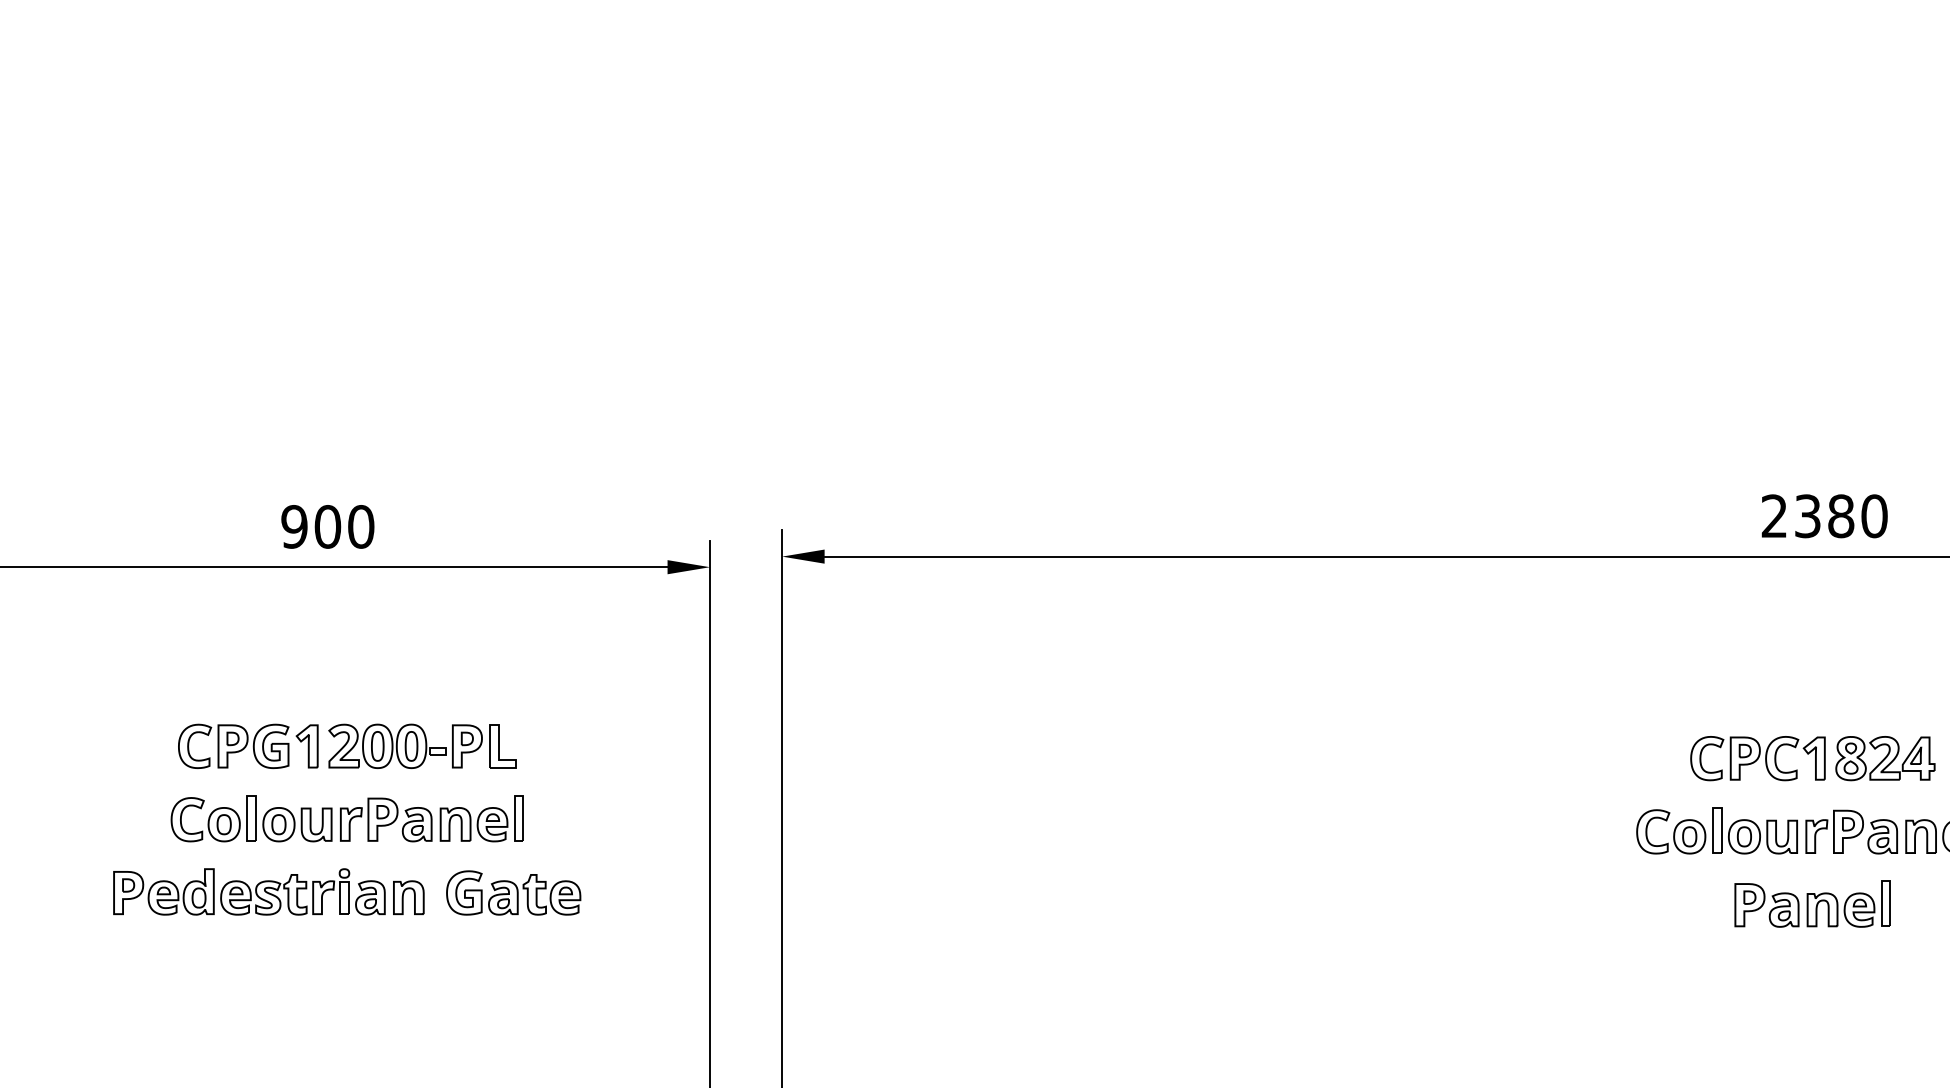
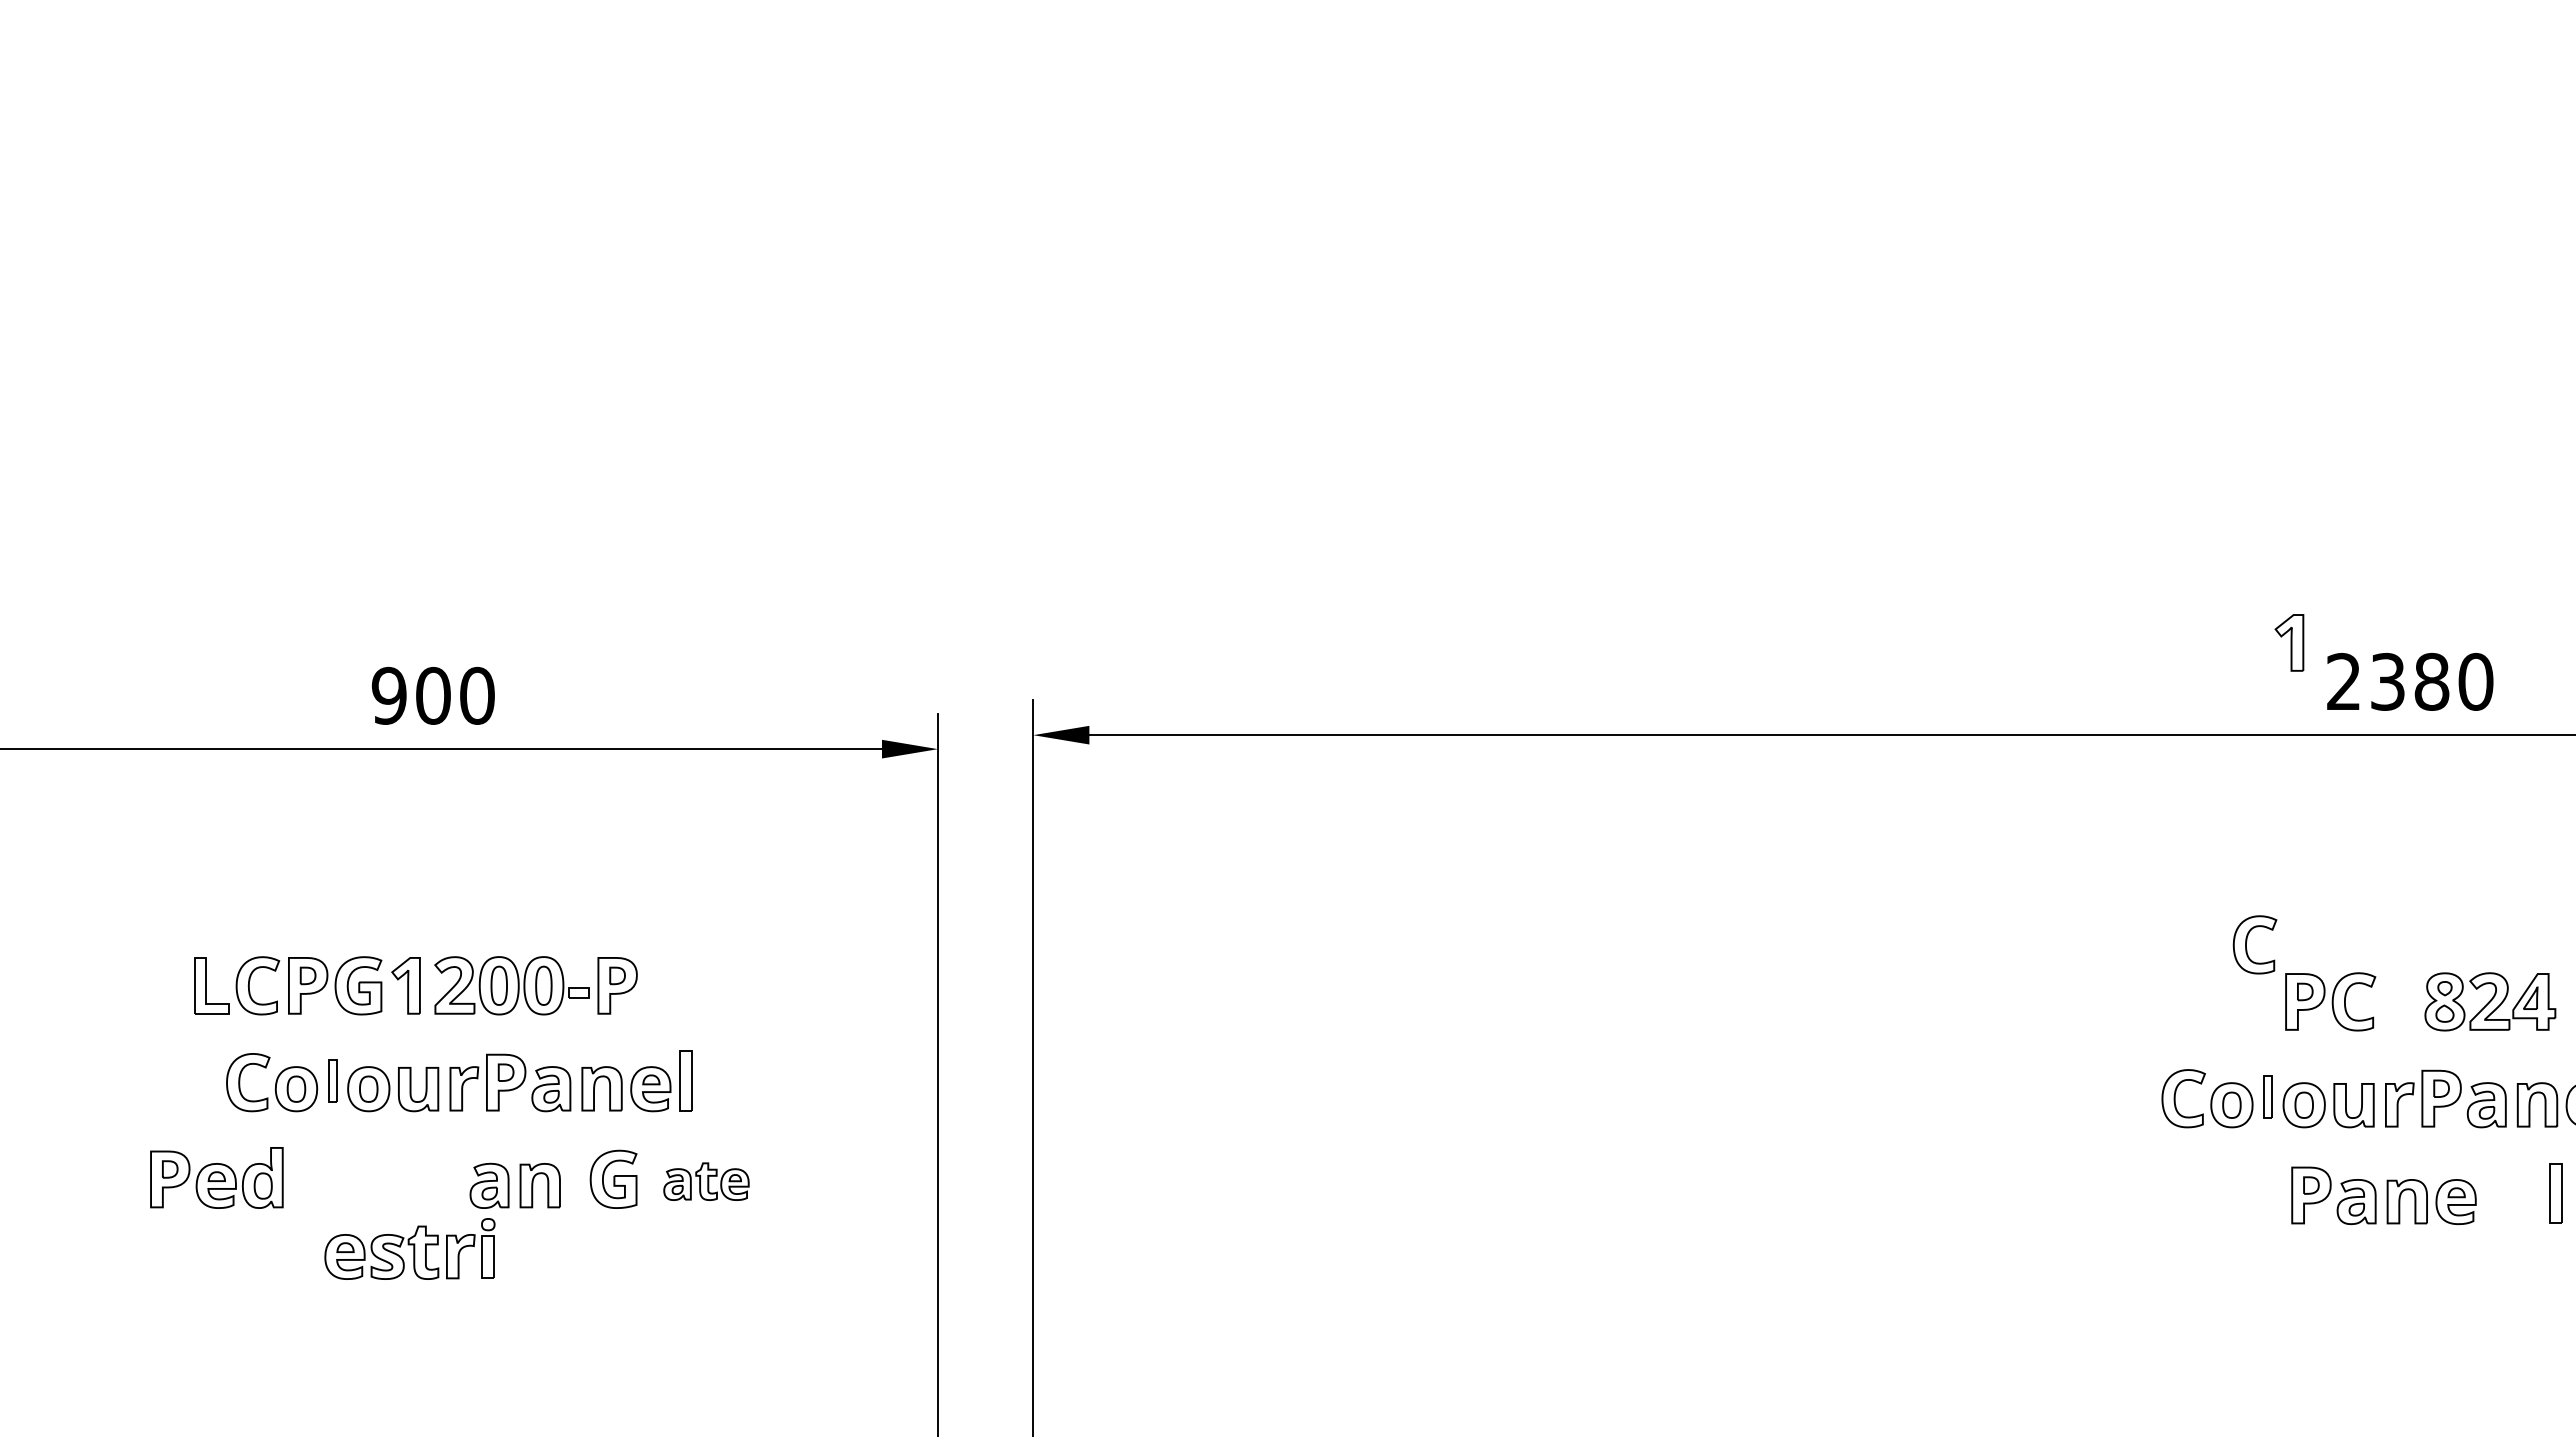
part: (502, 746) -> (211, 985), moved
part: (1701, 756) -> (2247, 941), moved
part: (1814, 758) -> (2289, 642), moved
part: (251, 818) -> (332, 1080), size x0.7
part: (1716, 830) -> (2267, 1096), size x0.7
part: (284, 891) -> (409, 1248), moved
part: (534, 894) -> (706, 1181), size x0.7
part: (1885, 903) -> (2555, 1193), moved

